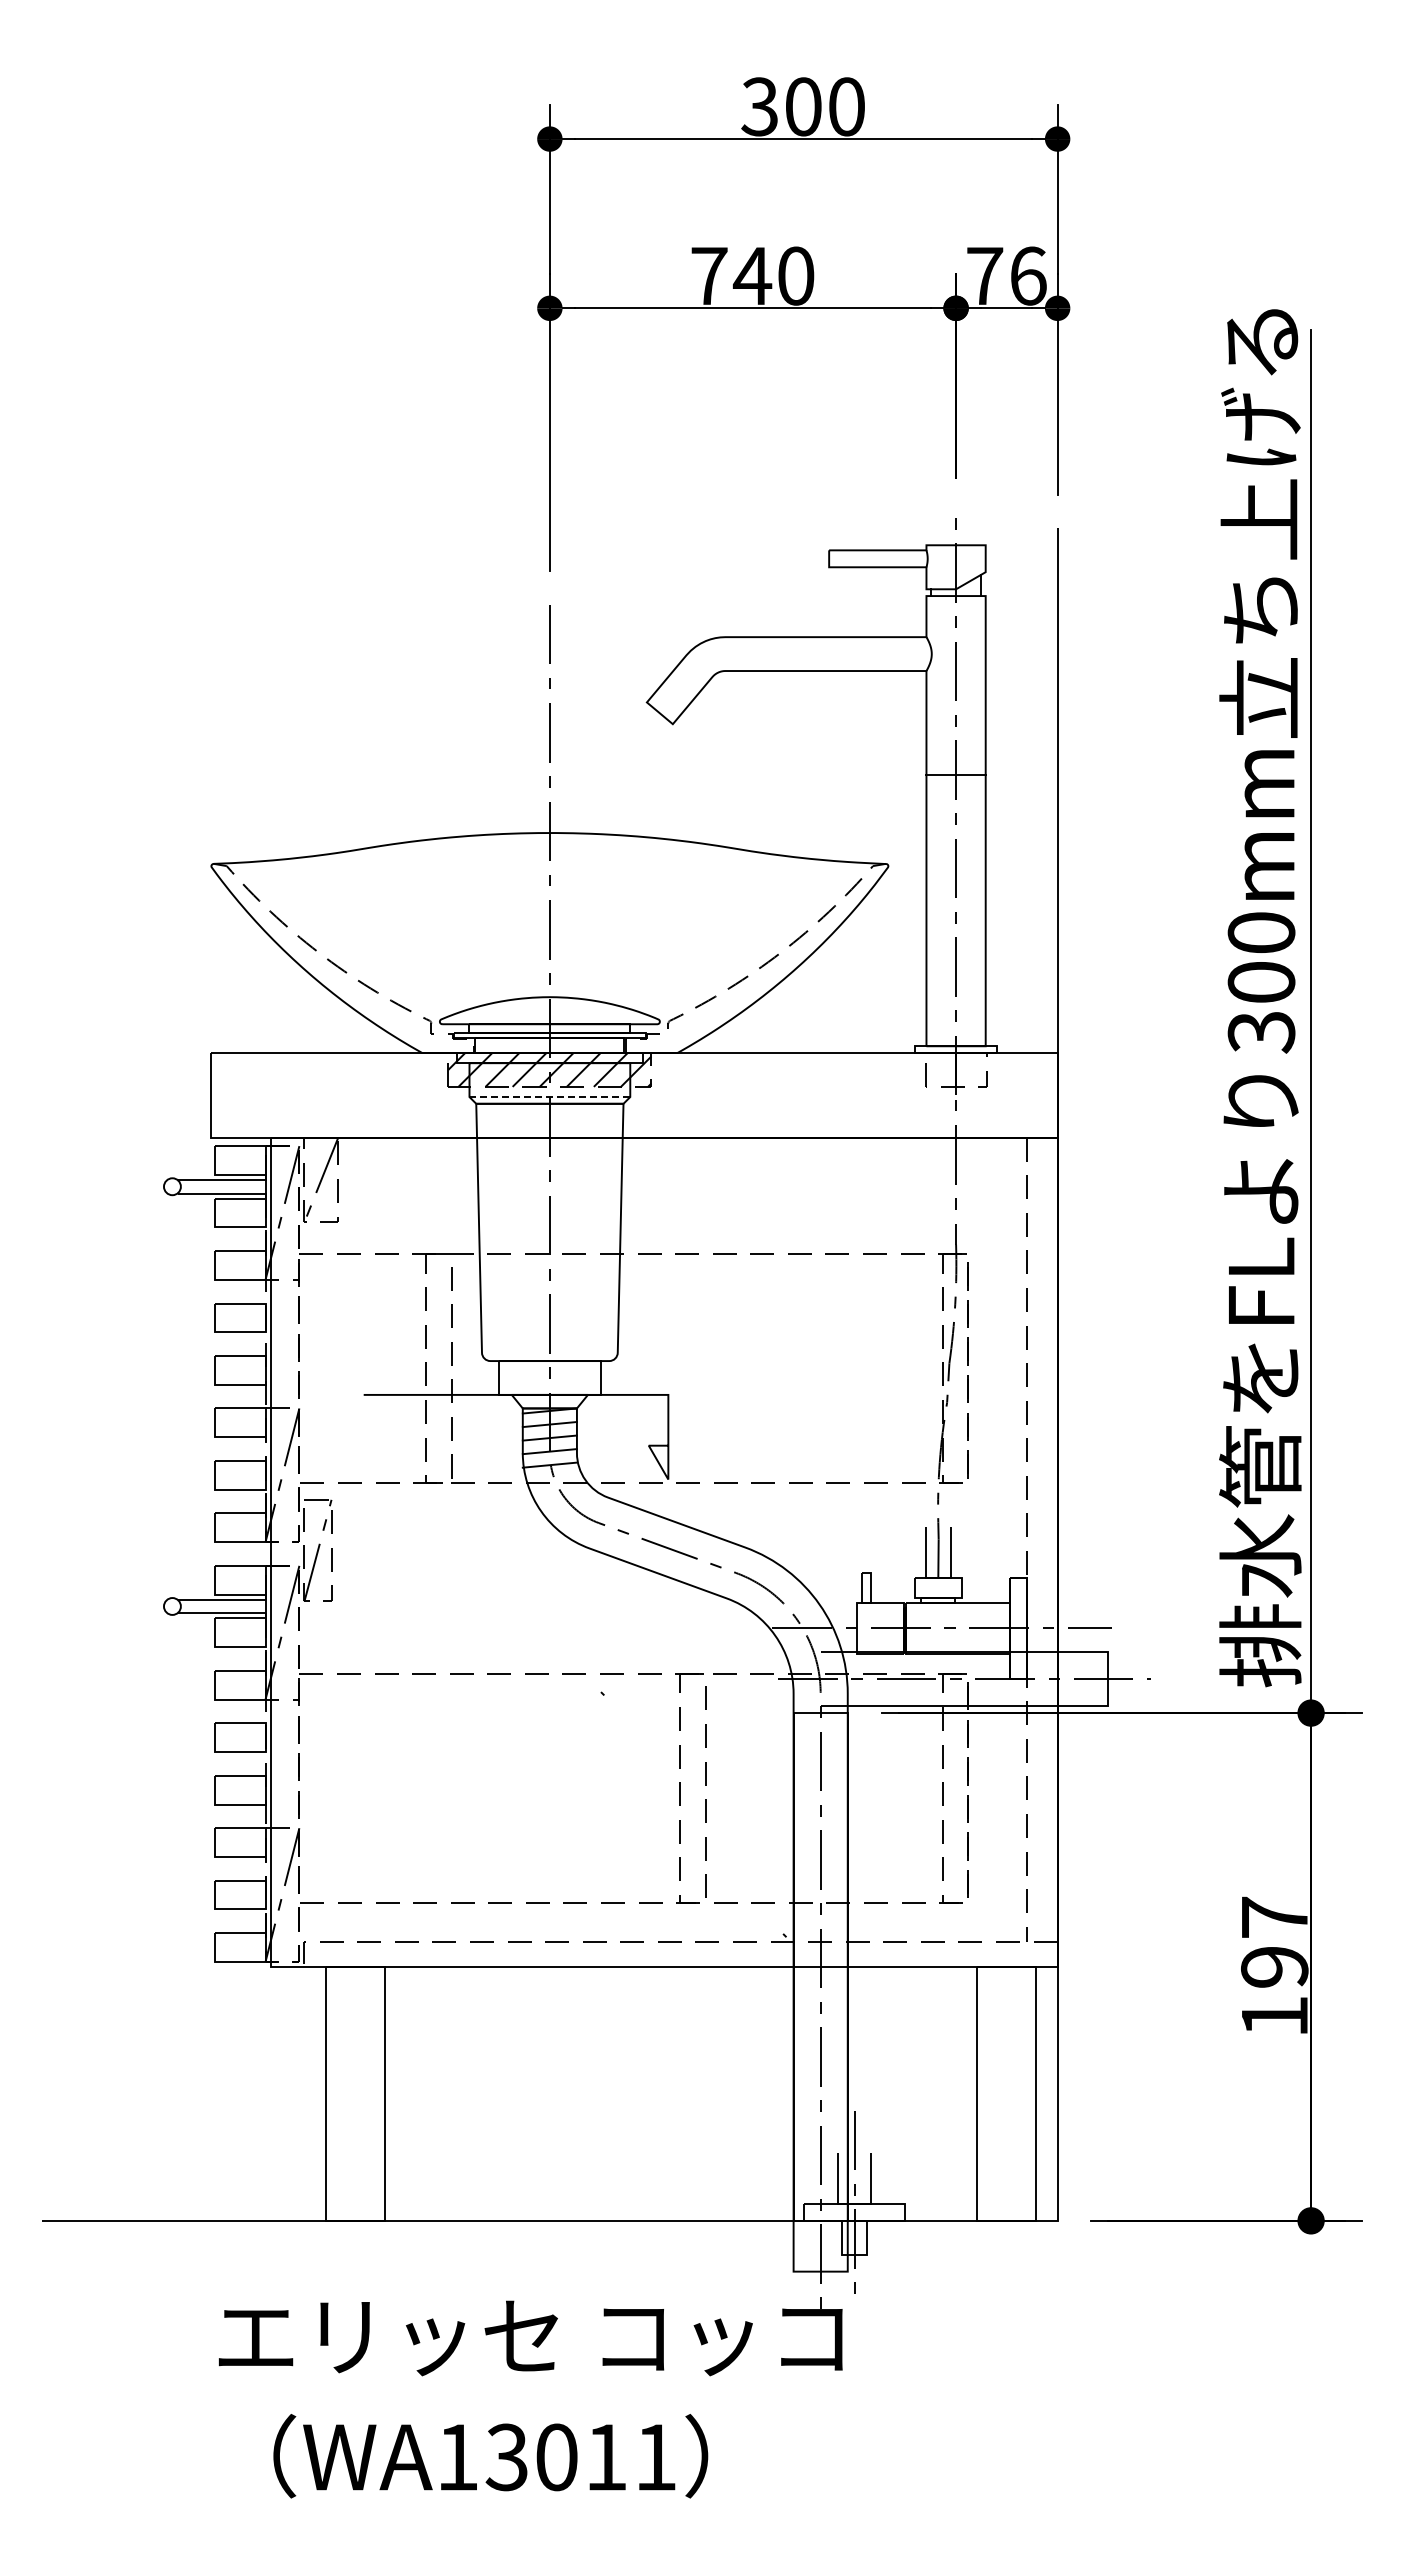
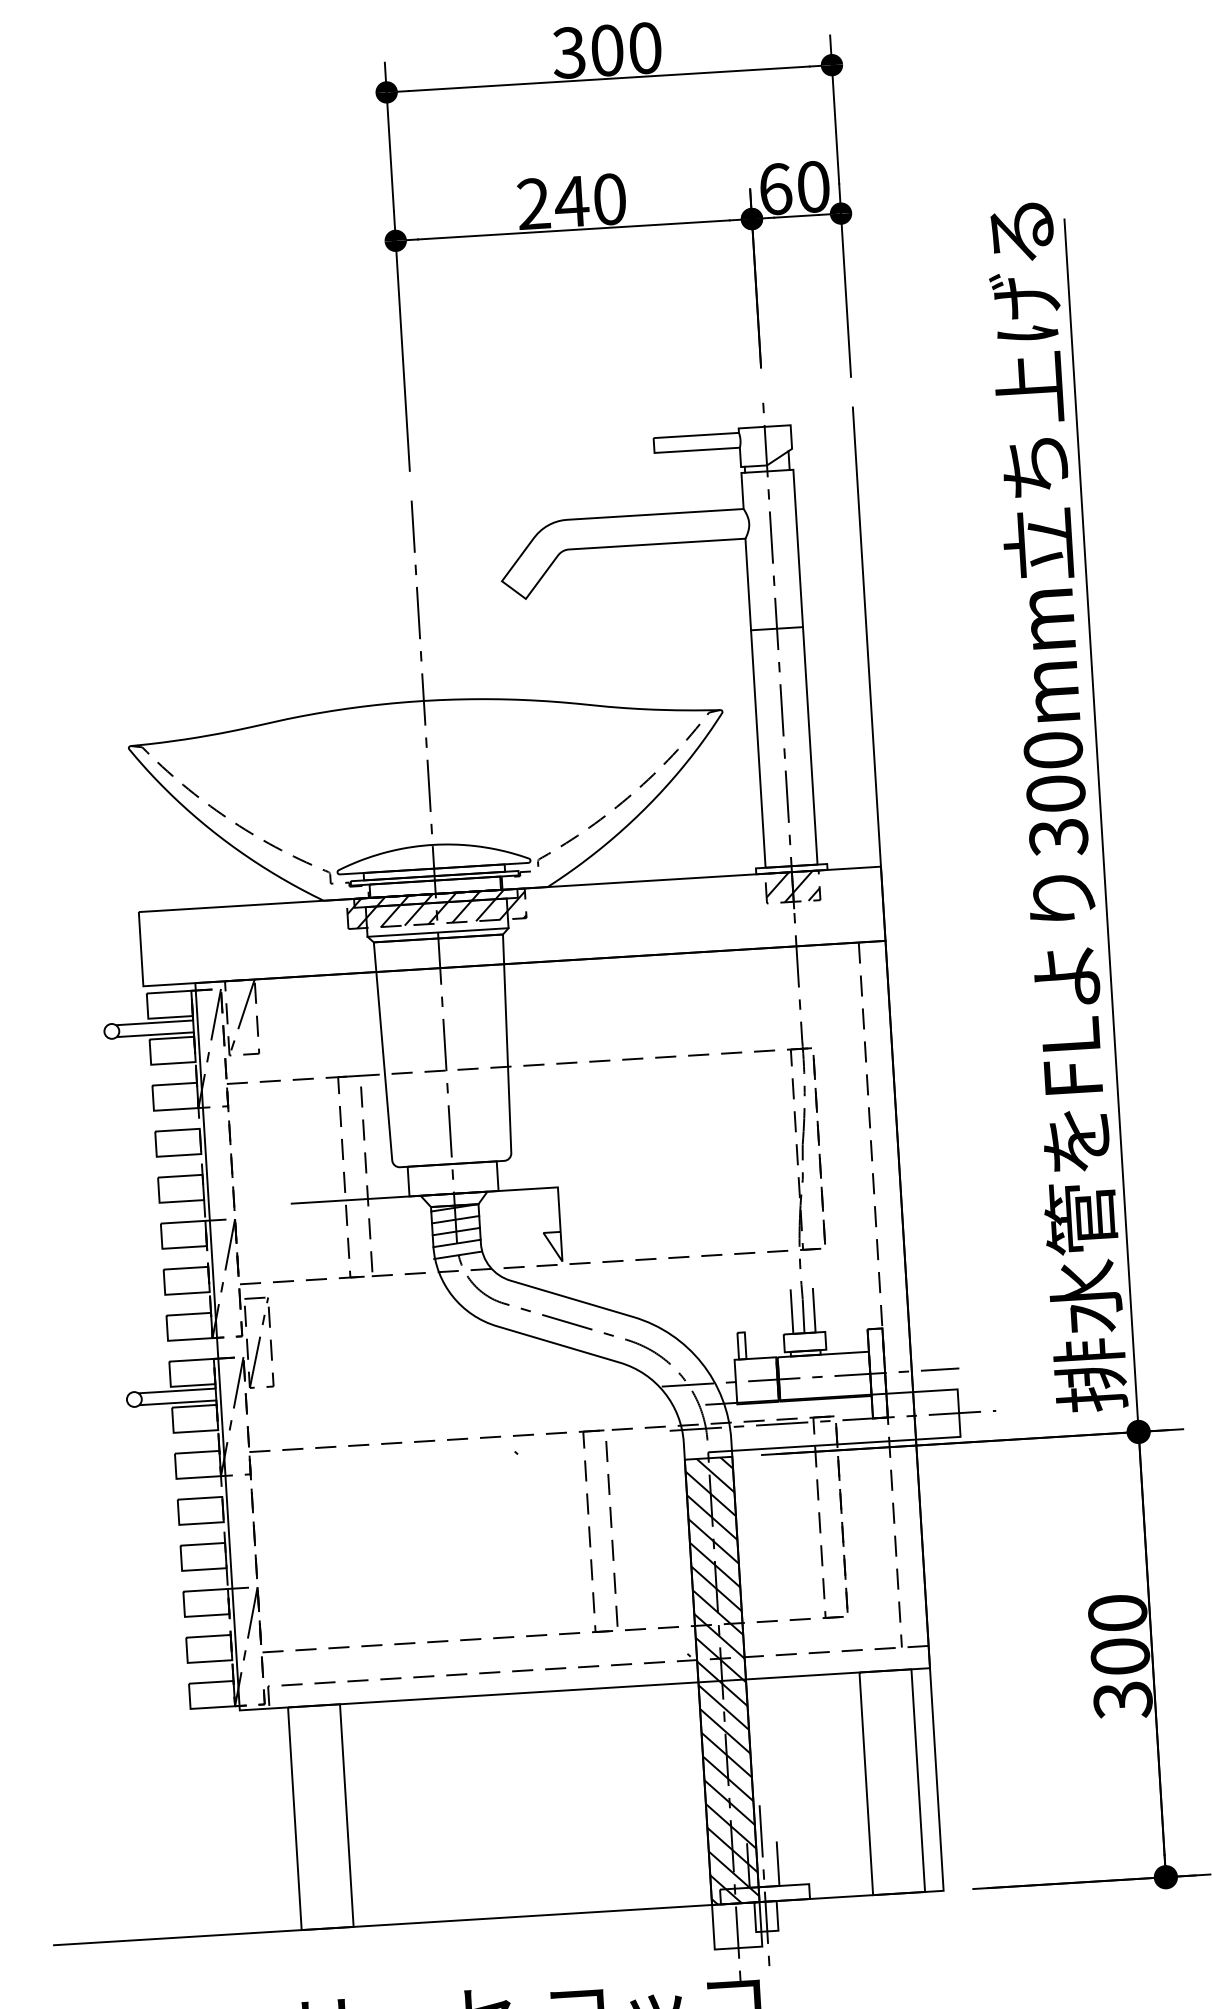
text: (709, 275) -> (533, 203), 740 -> 240
text: (1006, 275) -> (794, 187), 76 -> 60
hatch: (955, 1069) -> (792, 886), added
line: (550, 1097) -> (438, 932), dashed -> solid
hatch: (820, 1966) -> (722, 1680), added
text: (1274, 1967) -> (1120, 1657), 197 -> 300

